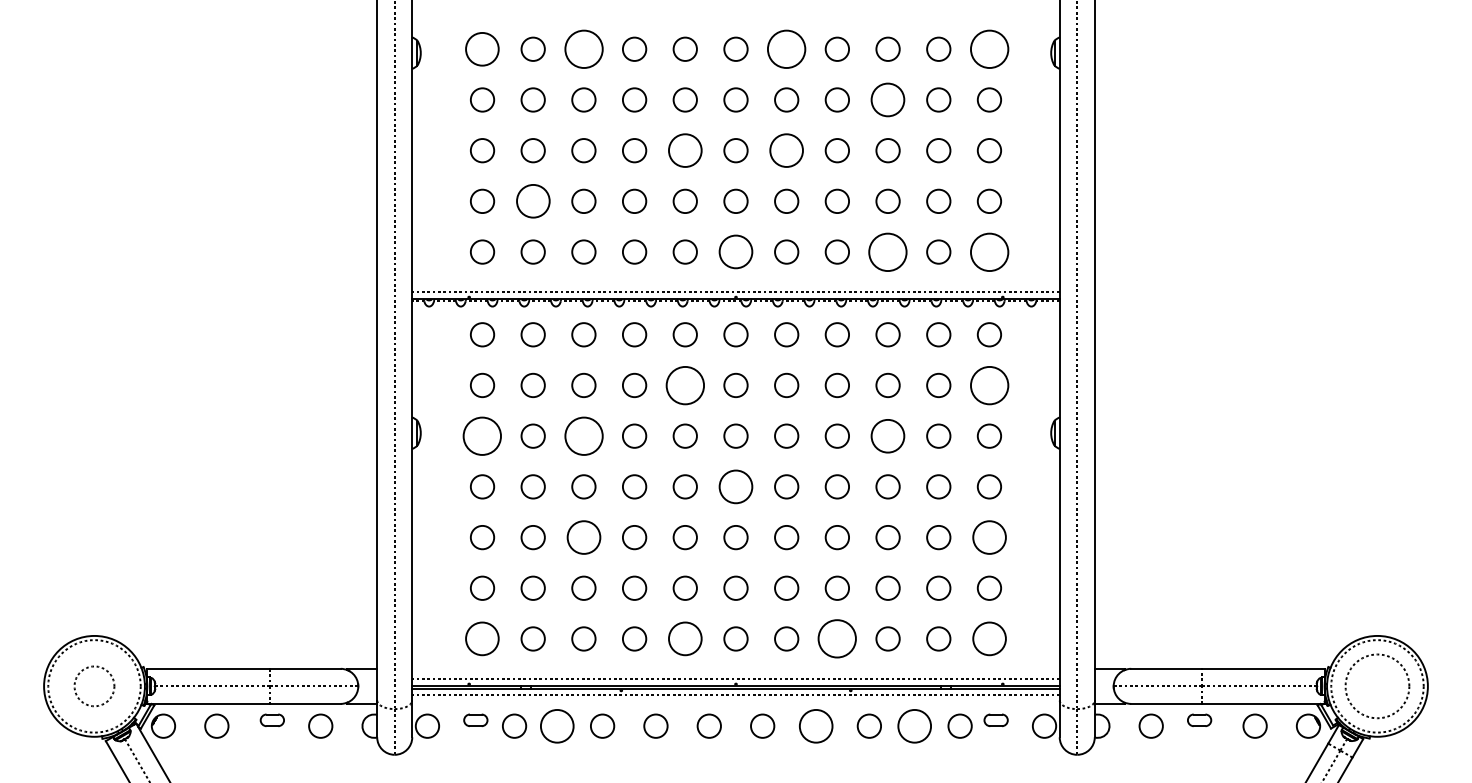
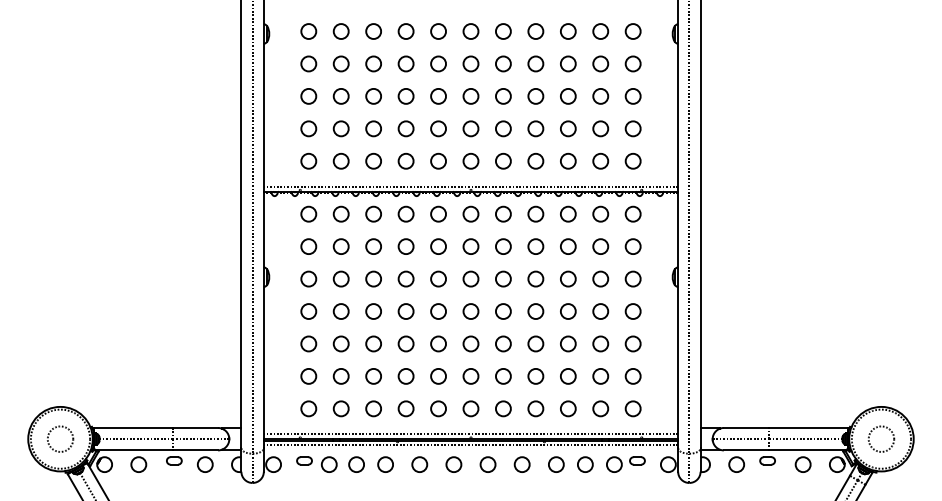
circle: (482, 49) -> (308, 31), size x0.71
circle: (583, 49) -> (373, 31), size x0.62
circle: (786, 49) -> (503, 31), size x0.62
circle: (988, 49) -> (632, 31), size x0.62
circle: (888, 99) -> (568, 63), size x0.71
circle: (685, 150) -> (438, 96), size x0.71
circle: (786, 150) -> (503, 96), size x0.71
circle: (532, 200) -> (340, 128), size x0.71
circle: (888, 250) -> (568, 160), size x0.62
circle: (988, 250) -> (632, 160), size x0.62
circle: (735, 252) -> (470, 161), size x0.71
circle: (685, 385) -> (438, 246), size x0.62
circle: (988, 385) -> (632, 246), size x0.62
circle: (482, 435) -> (308, 278), size x0.62
circle: (583, 435) -> (373, 278), size x0.62
circle: (888, 435) -> (568, 278), size x0.71
circle: (735, 486) -> (470, 311), size x0.71
circle: (583, 536) -> (373, 343), size x0.71
circle: (988, 536) -> (632, 343), size x0.71
circle: (482, 638) -> (308, 408), size x0.71
circle: (685, 638) -> (438, 408), size x0.71
circle: (836, 638) -> (535, 408), size x0.62
circle: (988, 638) -> (632, 408), size x0.71
circle: (1377, 685) -> (881, 438), size x0.62
circle: (557, 725) -> (356, 464), size x0.71
circle: (814, 725) -> (521, 464), size x0.71
circle: (914, 725) -> (585, 464), size x0.71

